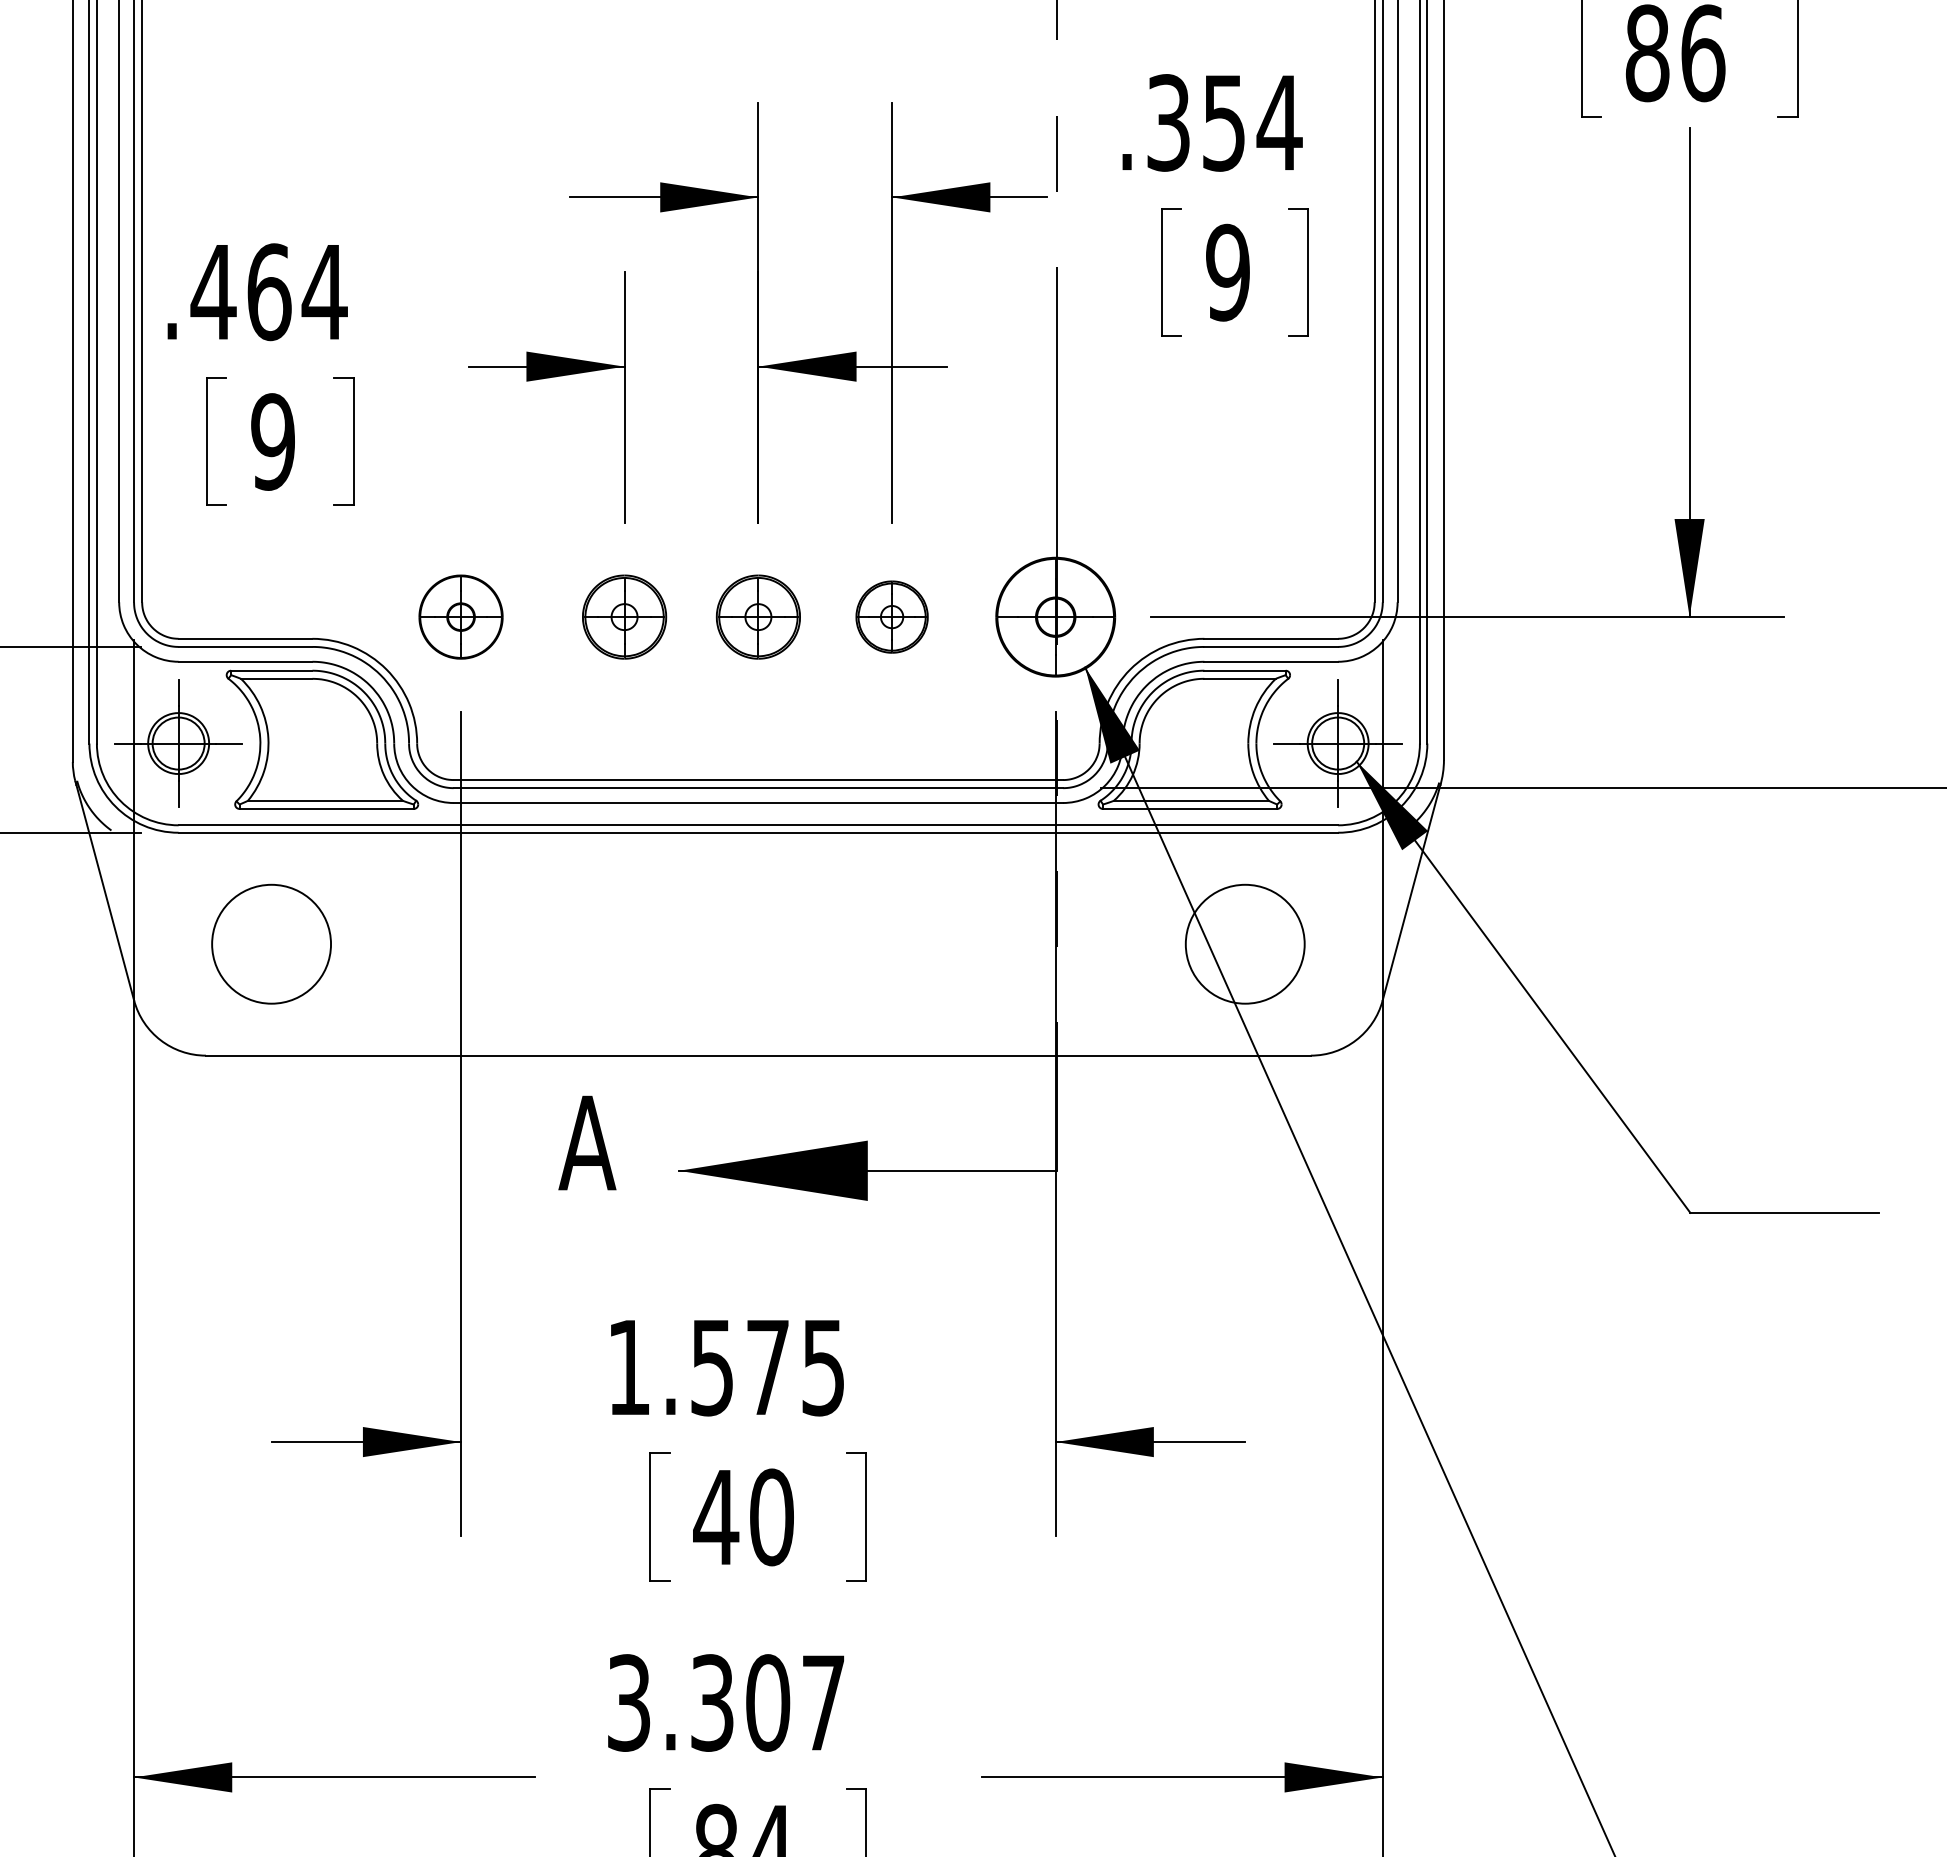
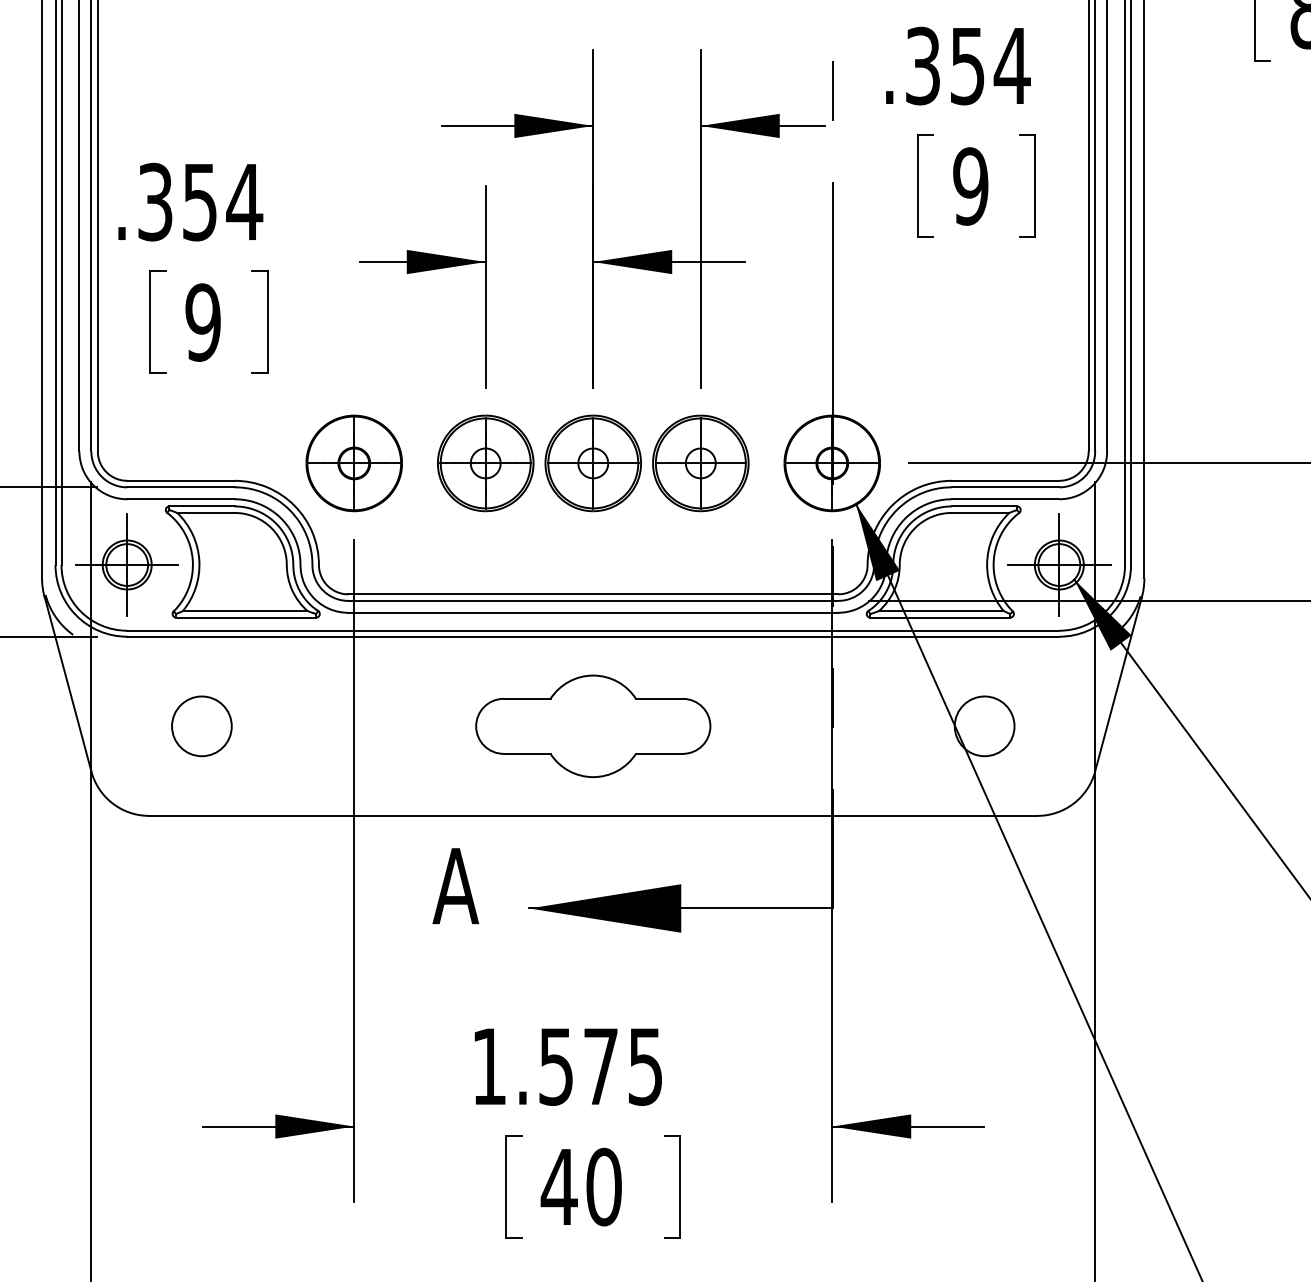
text: (240, 292) -> (176, 202), .464 -> .354
part: (460, 616) -> (353, 462), size x1.43
part: (624, 616) -> (485, 462), size x1.43
part: (758, 616) -> (593, 462), size x1.43
part: (891, 616) -> (700, 462), size x1.67
circle: (271, 944) -> (201, 726), size x0.62
part: (757, 944) -> (592, 726), added
circle: (1245, 944) -> (984, 726), size x0.62

